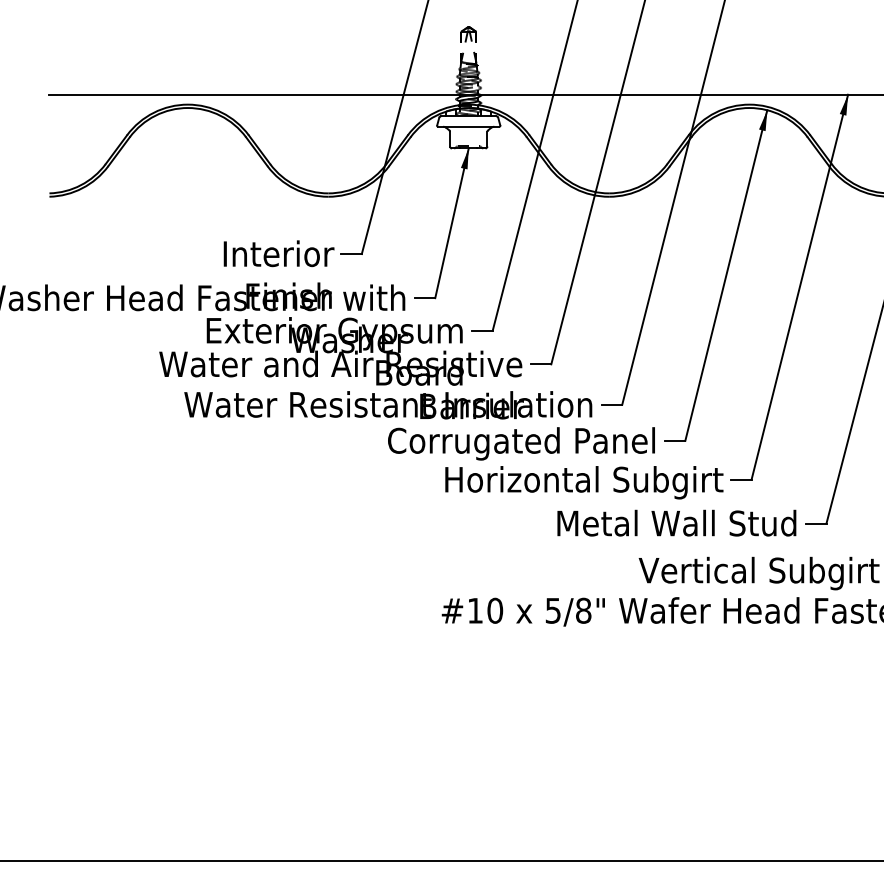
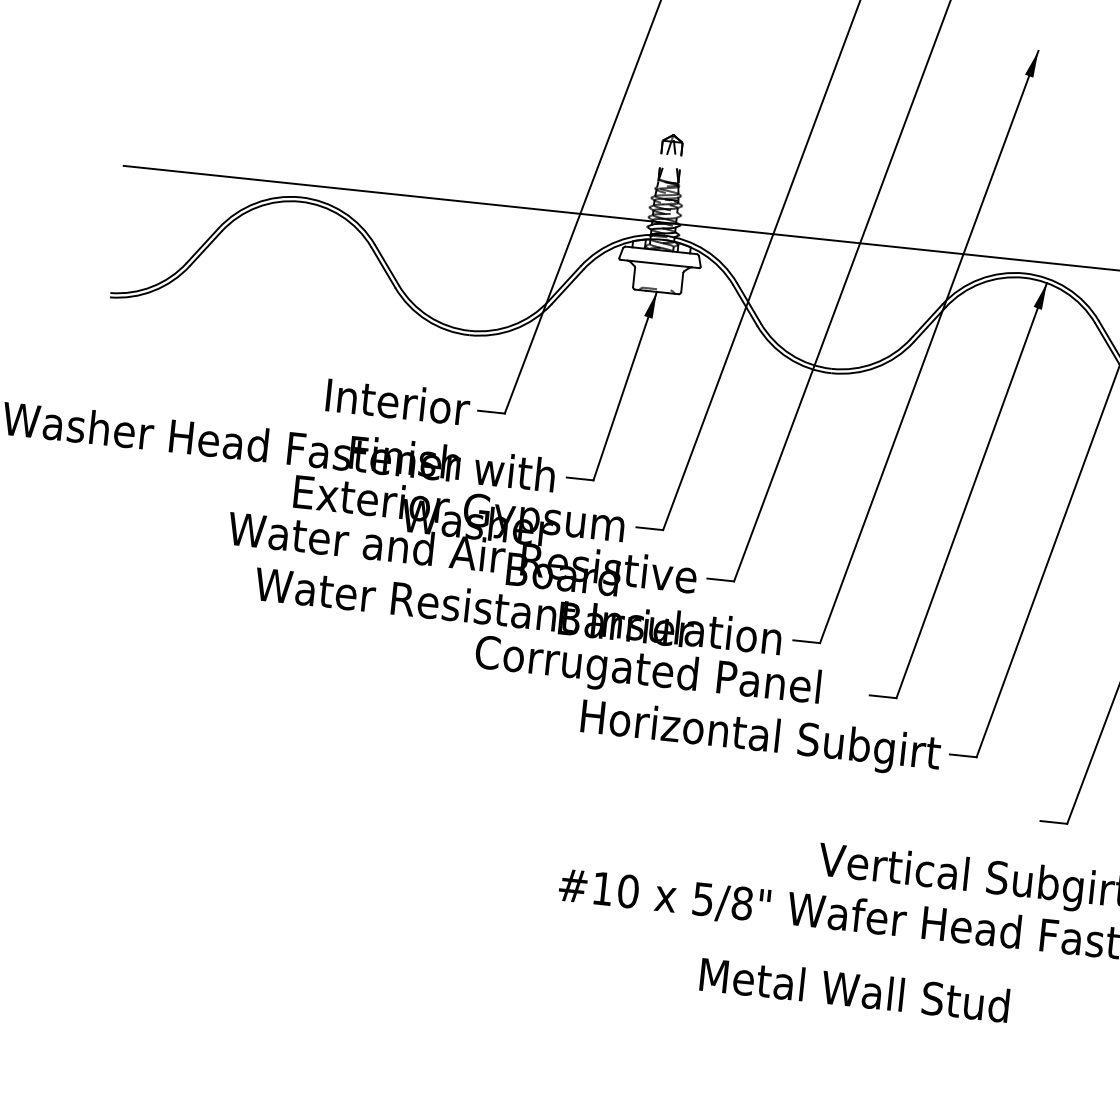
text: (521, 443) -> (647, 672), moved
text: (676, 522) -> (854, 989), moved

